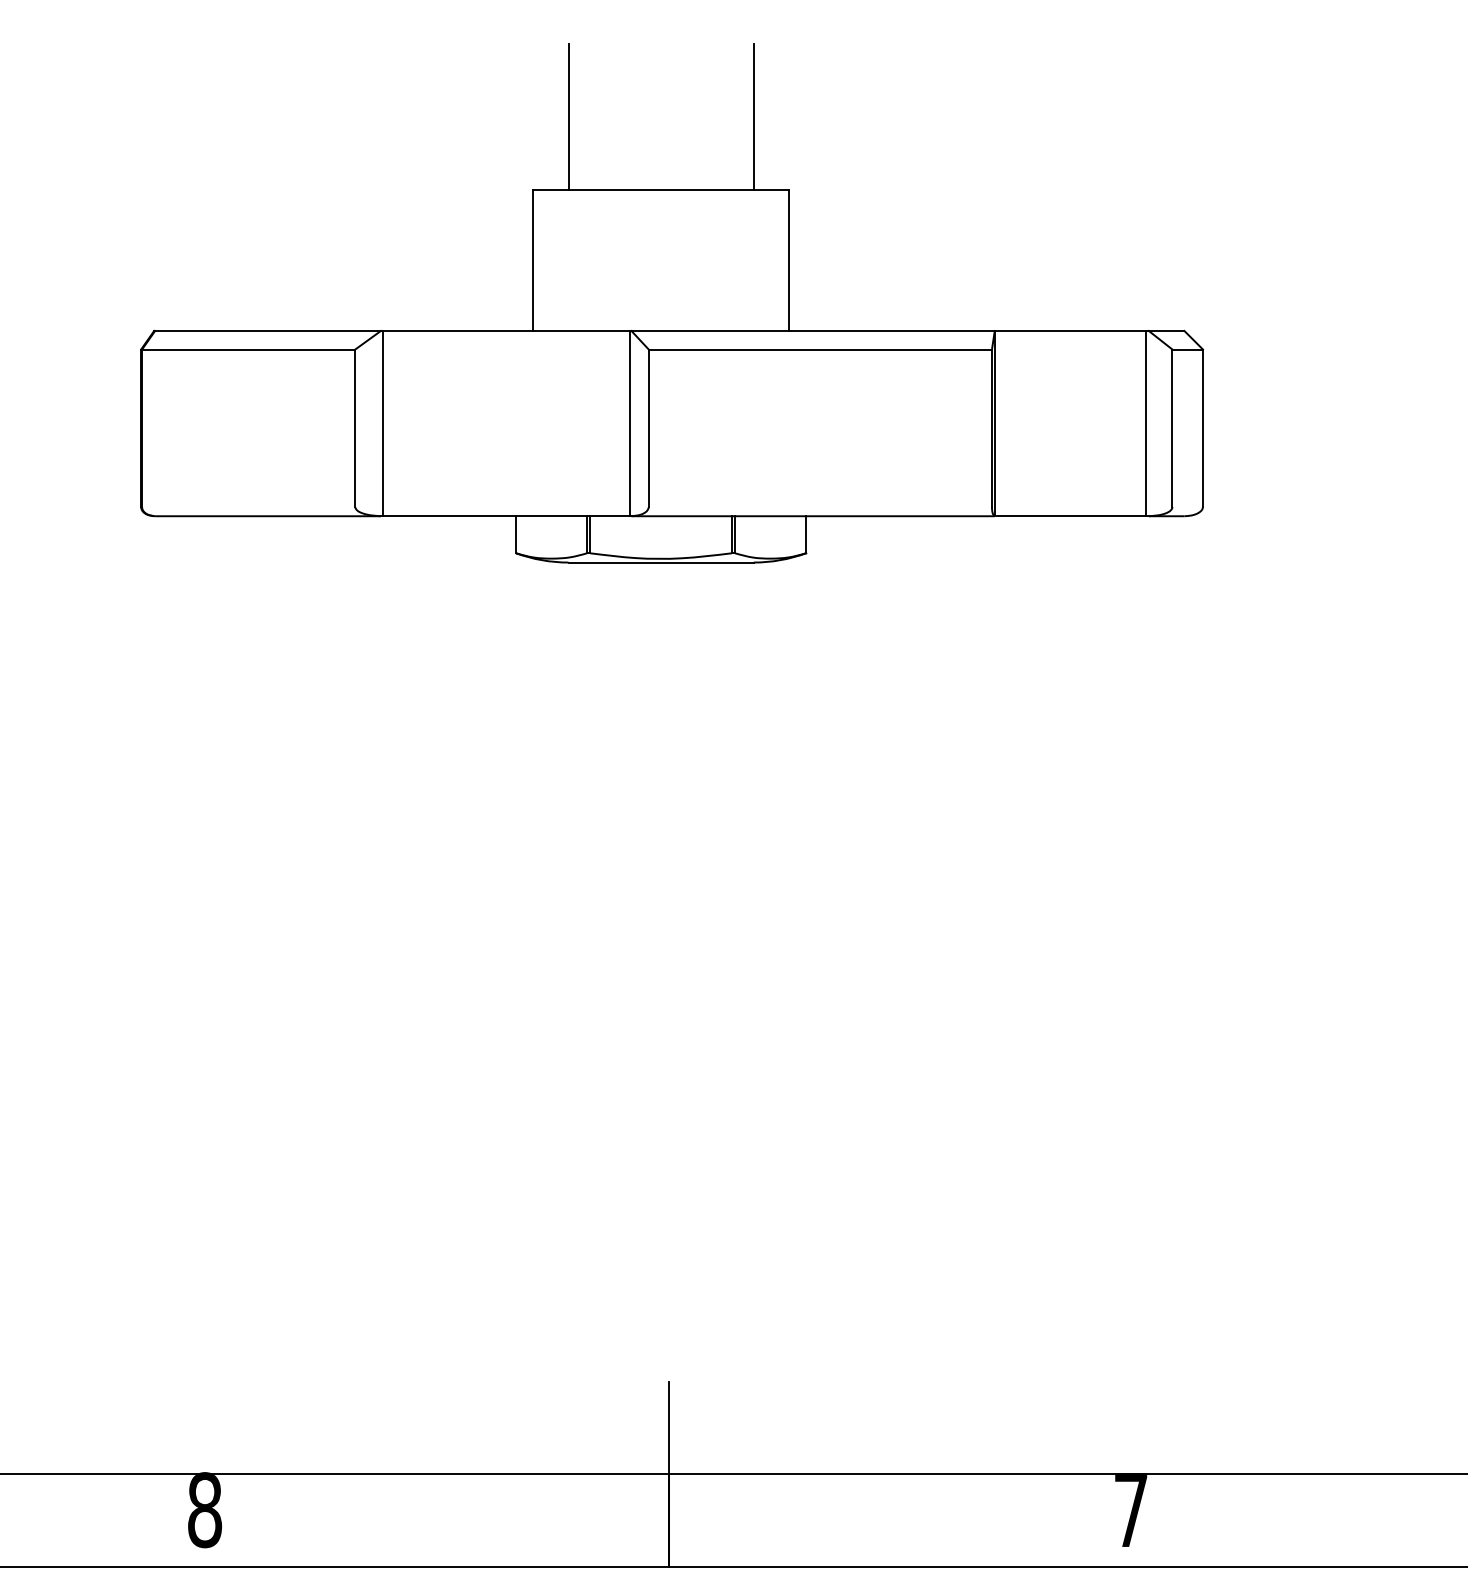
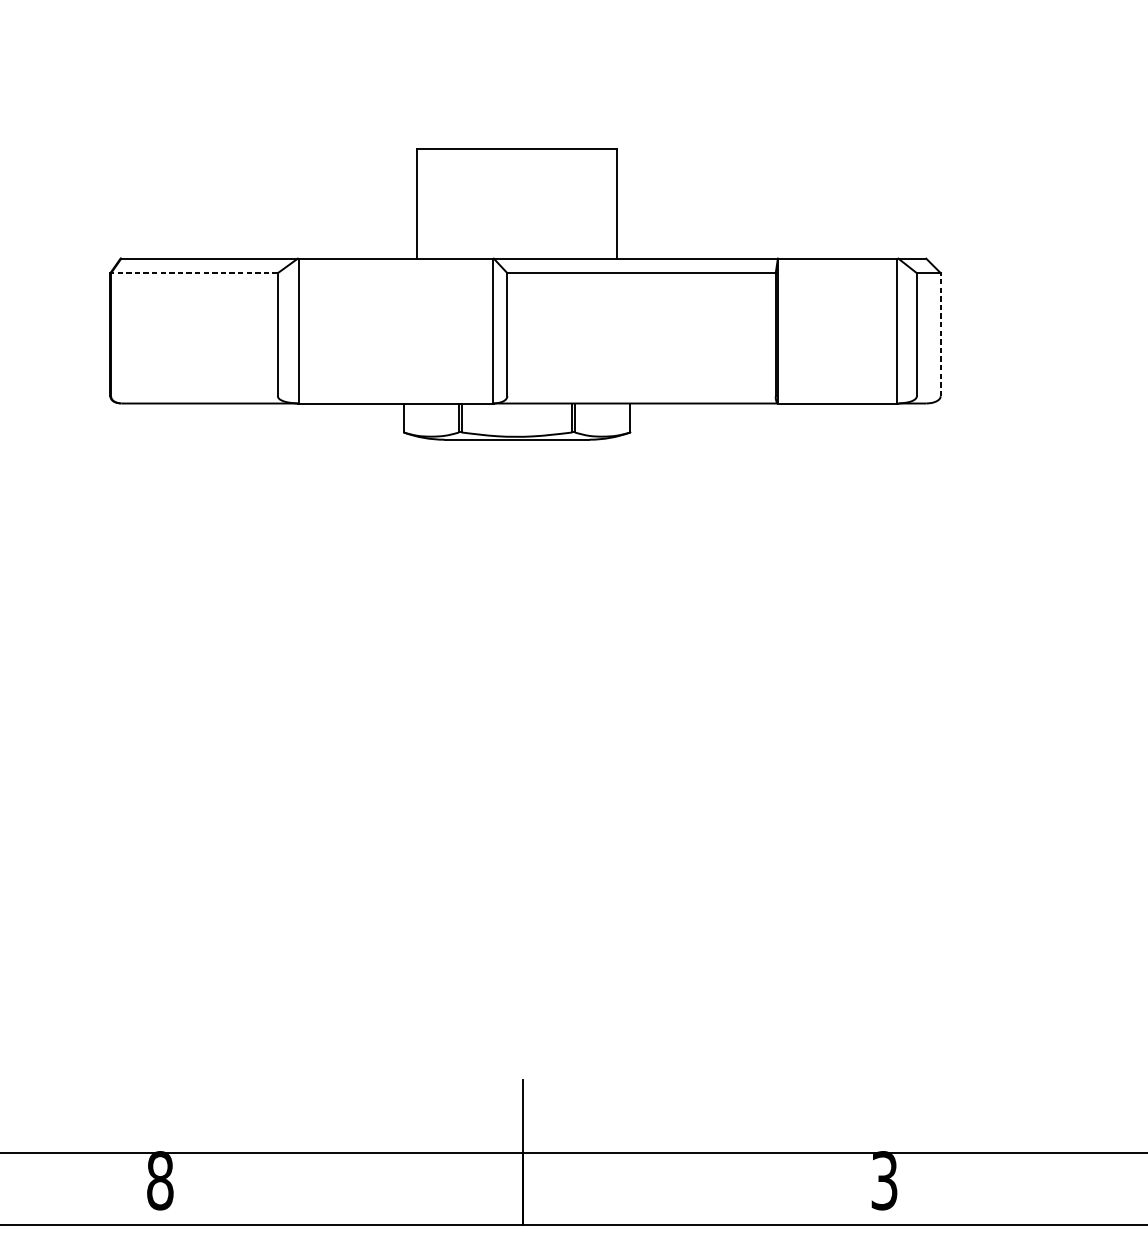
line: (568, 116) -> (444, 90), removed
line: (753, 116) -> (589, 90), removed
line: (248, 349) -> (194, 273), solid -> dashed
line: (1202, 428) -> (940, 334), solid -> dashed
text: (1130, 1510) -> (884, 1181), 7 -> 3

